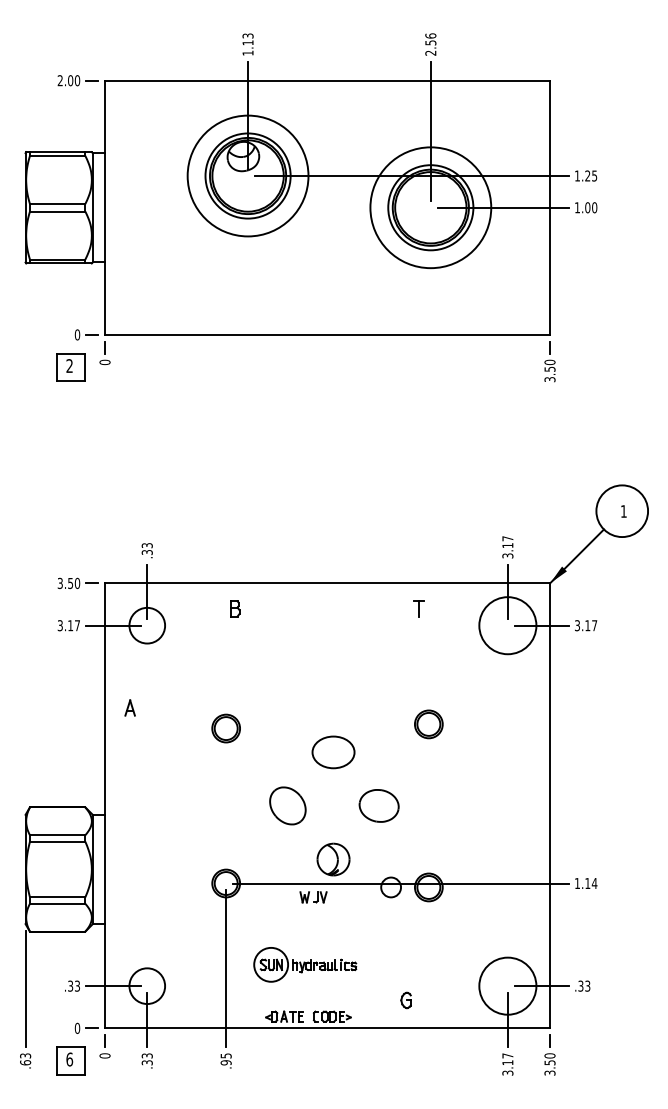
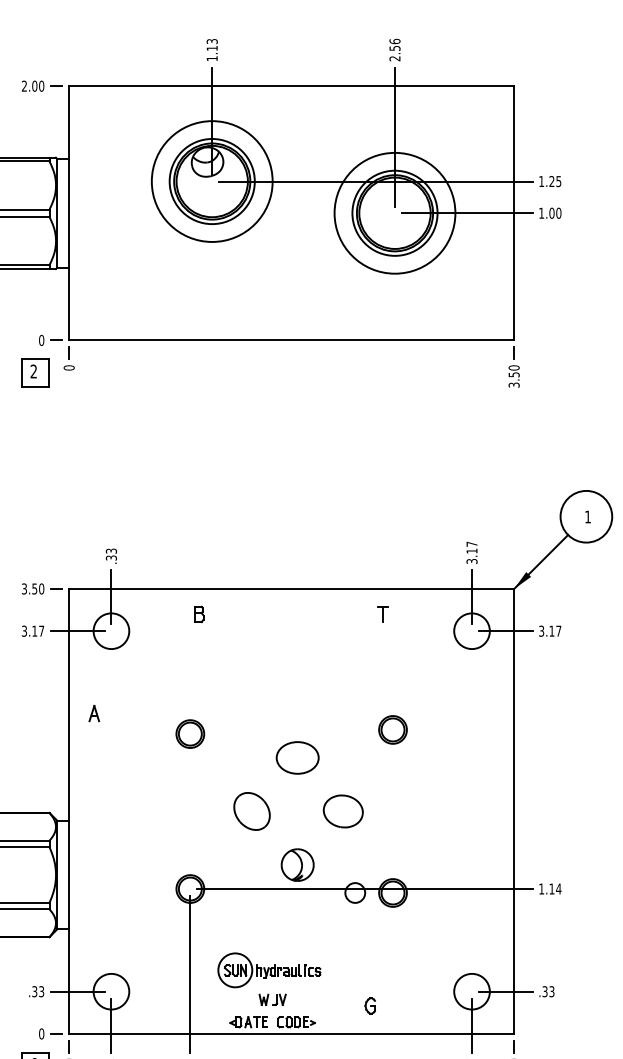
circle: (507, 625) -> (471, 631), size x0.62
part: (313, 897) -> (272, 1000), moved
circle: (507, 986) -> (471, 992), size x0.62

